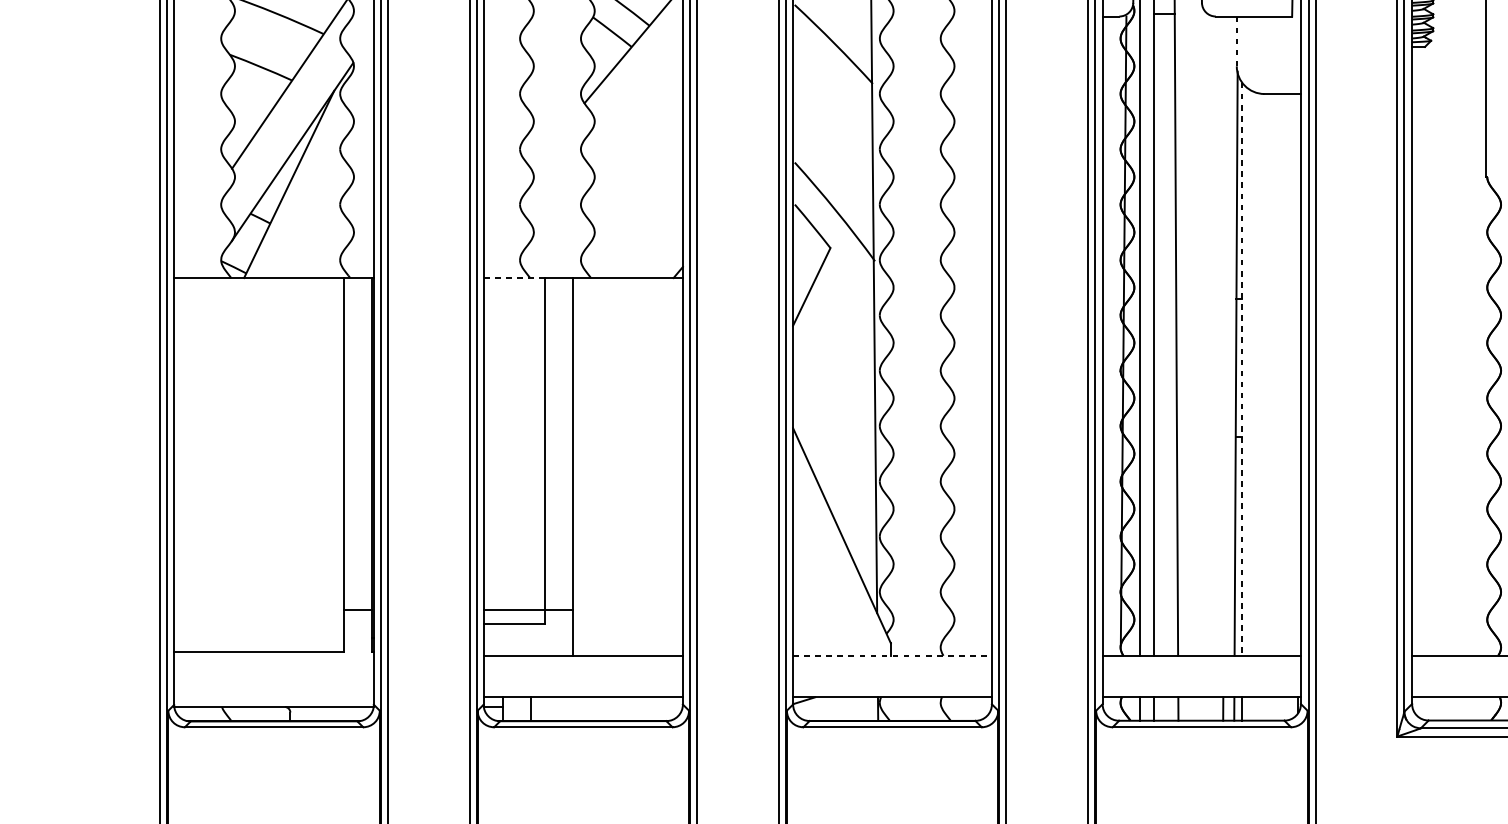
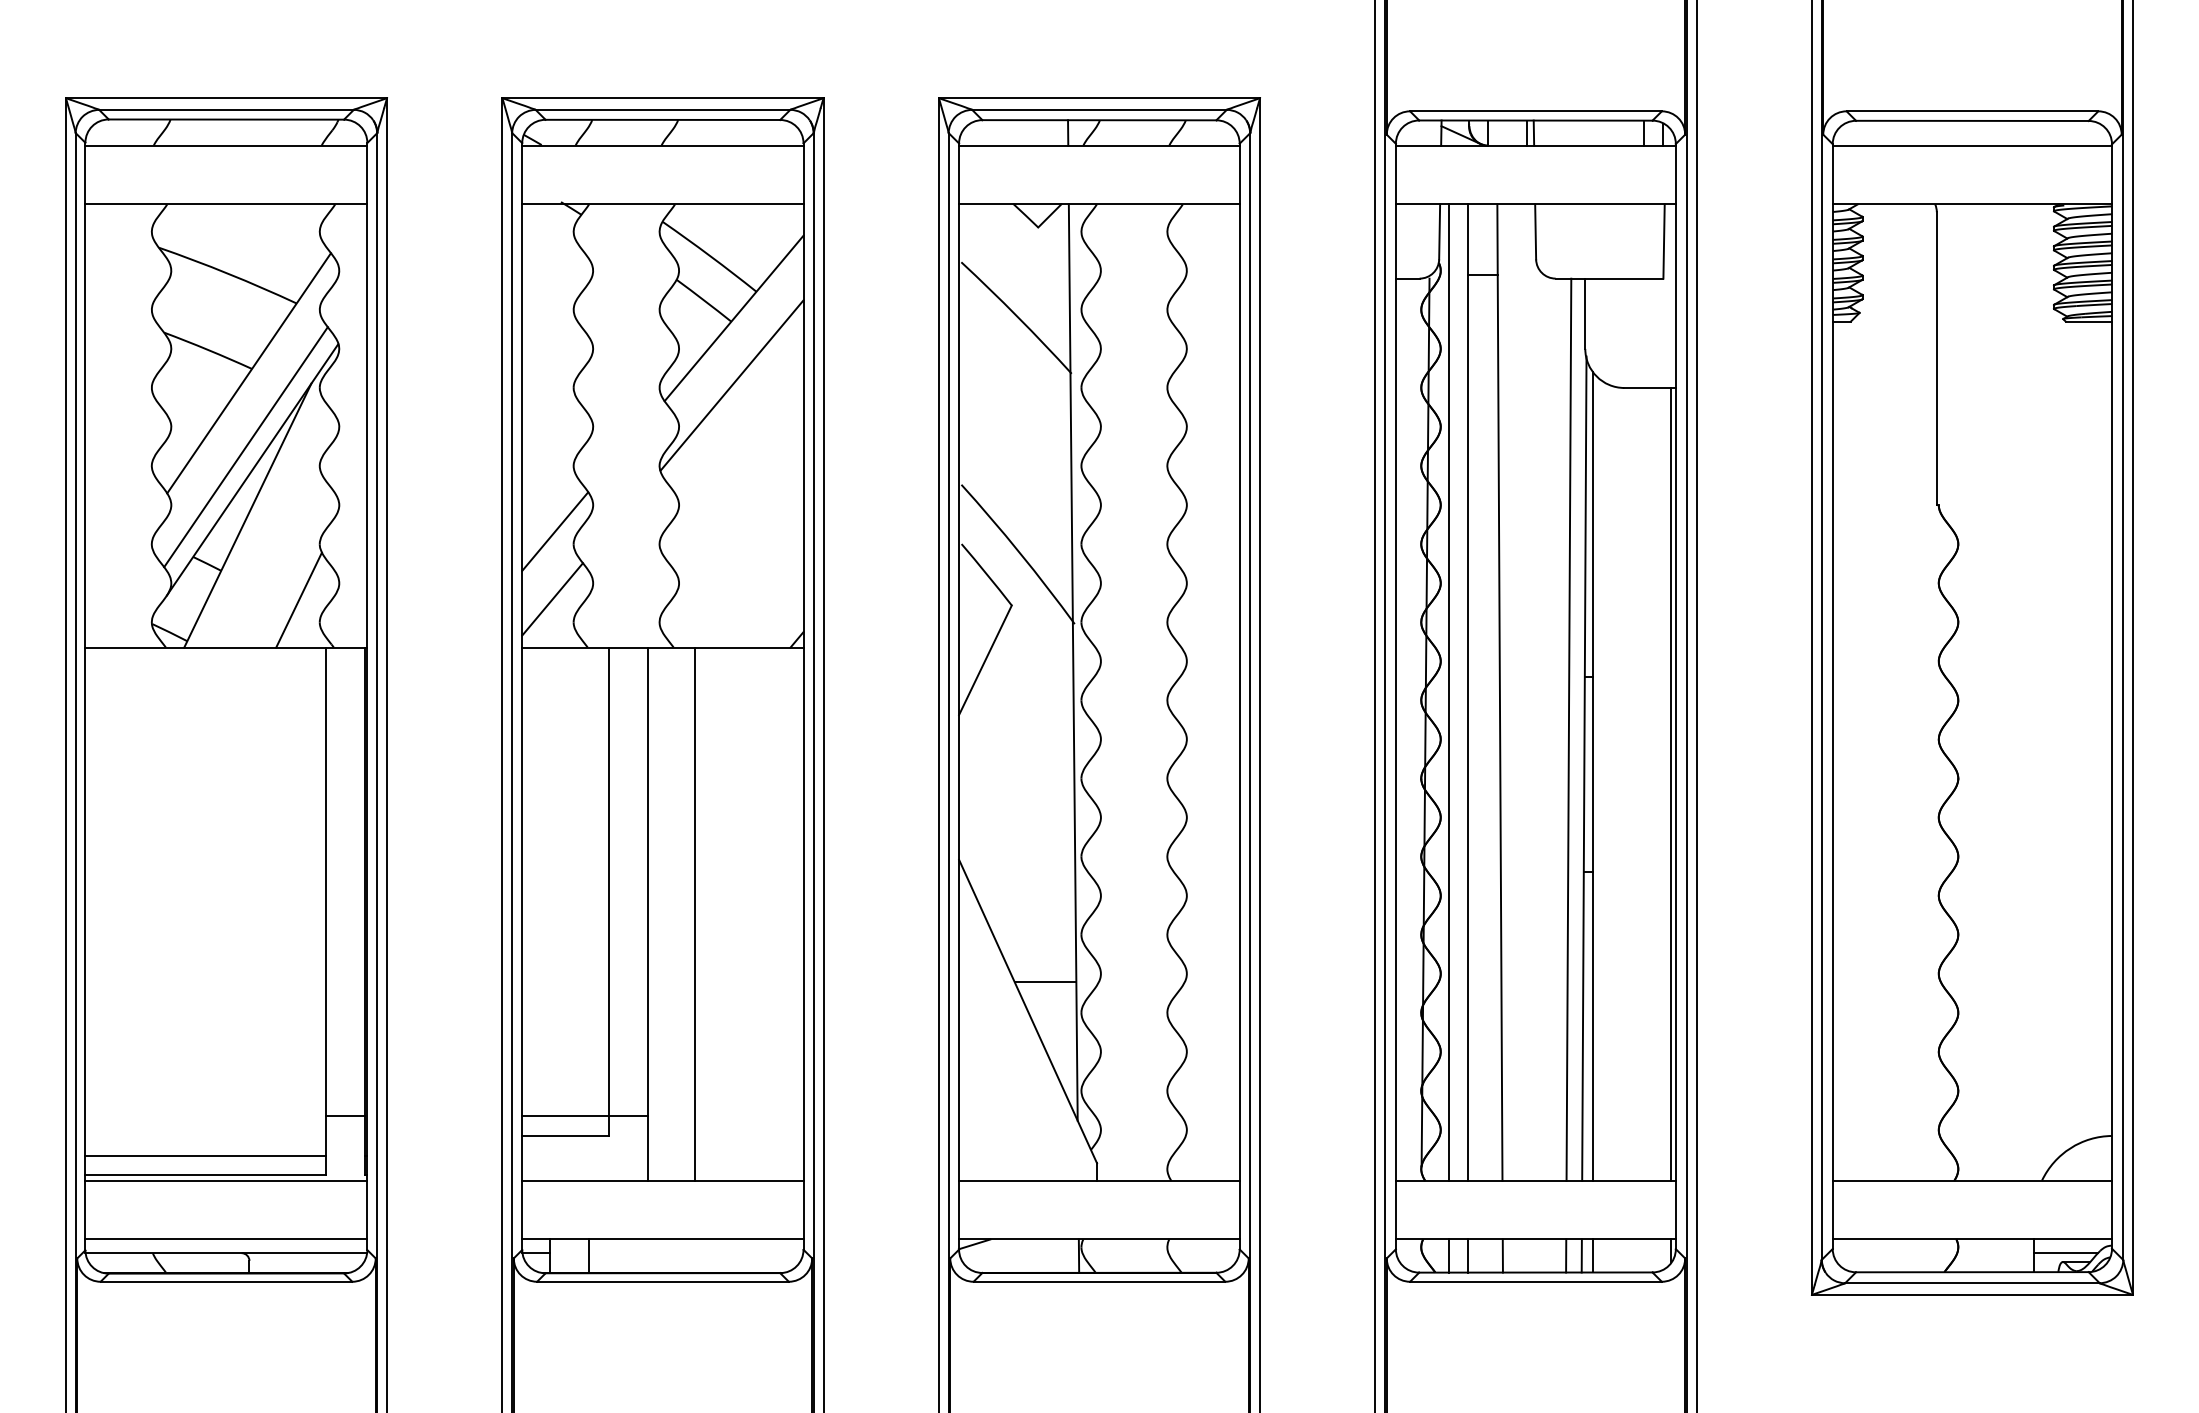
line: (1236, 41) -> (1585, 314), dashed -> solid
line: (631, 92) -> (731, 385), added
line: (287, 136) -> (245, 447), added
line: (507, 195) -> (555, 531), added
line: (325, 243) -> (298, 599), added
line: (505, 243) -> (552, 599), added
line: (514, 277) -> (565, 647), dashed -> solid
line: (1224, 335) -> (1568, 729), added
line: (1242, 369) -> (1593, 777), dashed -> solid
line: (1297, 374) -> (1671, 783), added
line: (605, 466) -> (694, 913), added
line: (854, 514) -> (1045, 981), added
line: (259, 637) -> (205, 1155), added
line: (274, 655) -> (226, 1180), added
line: (892, 655) -> (1099, 1180), dashed -> solid
line: (274, 697) -> (226, 1239), added

